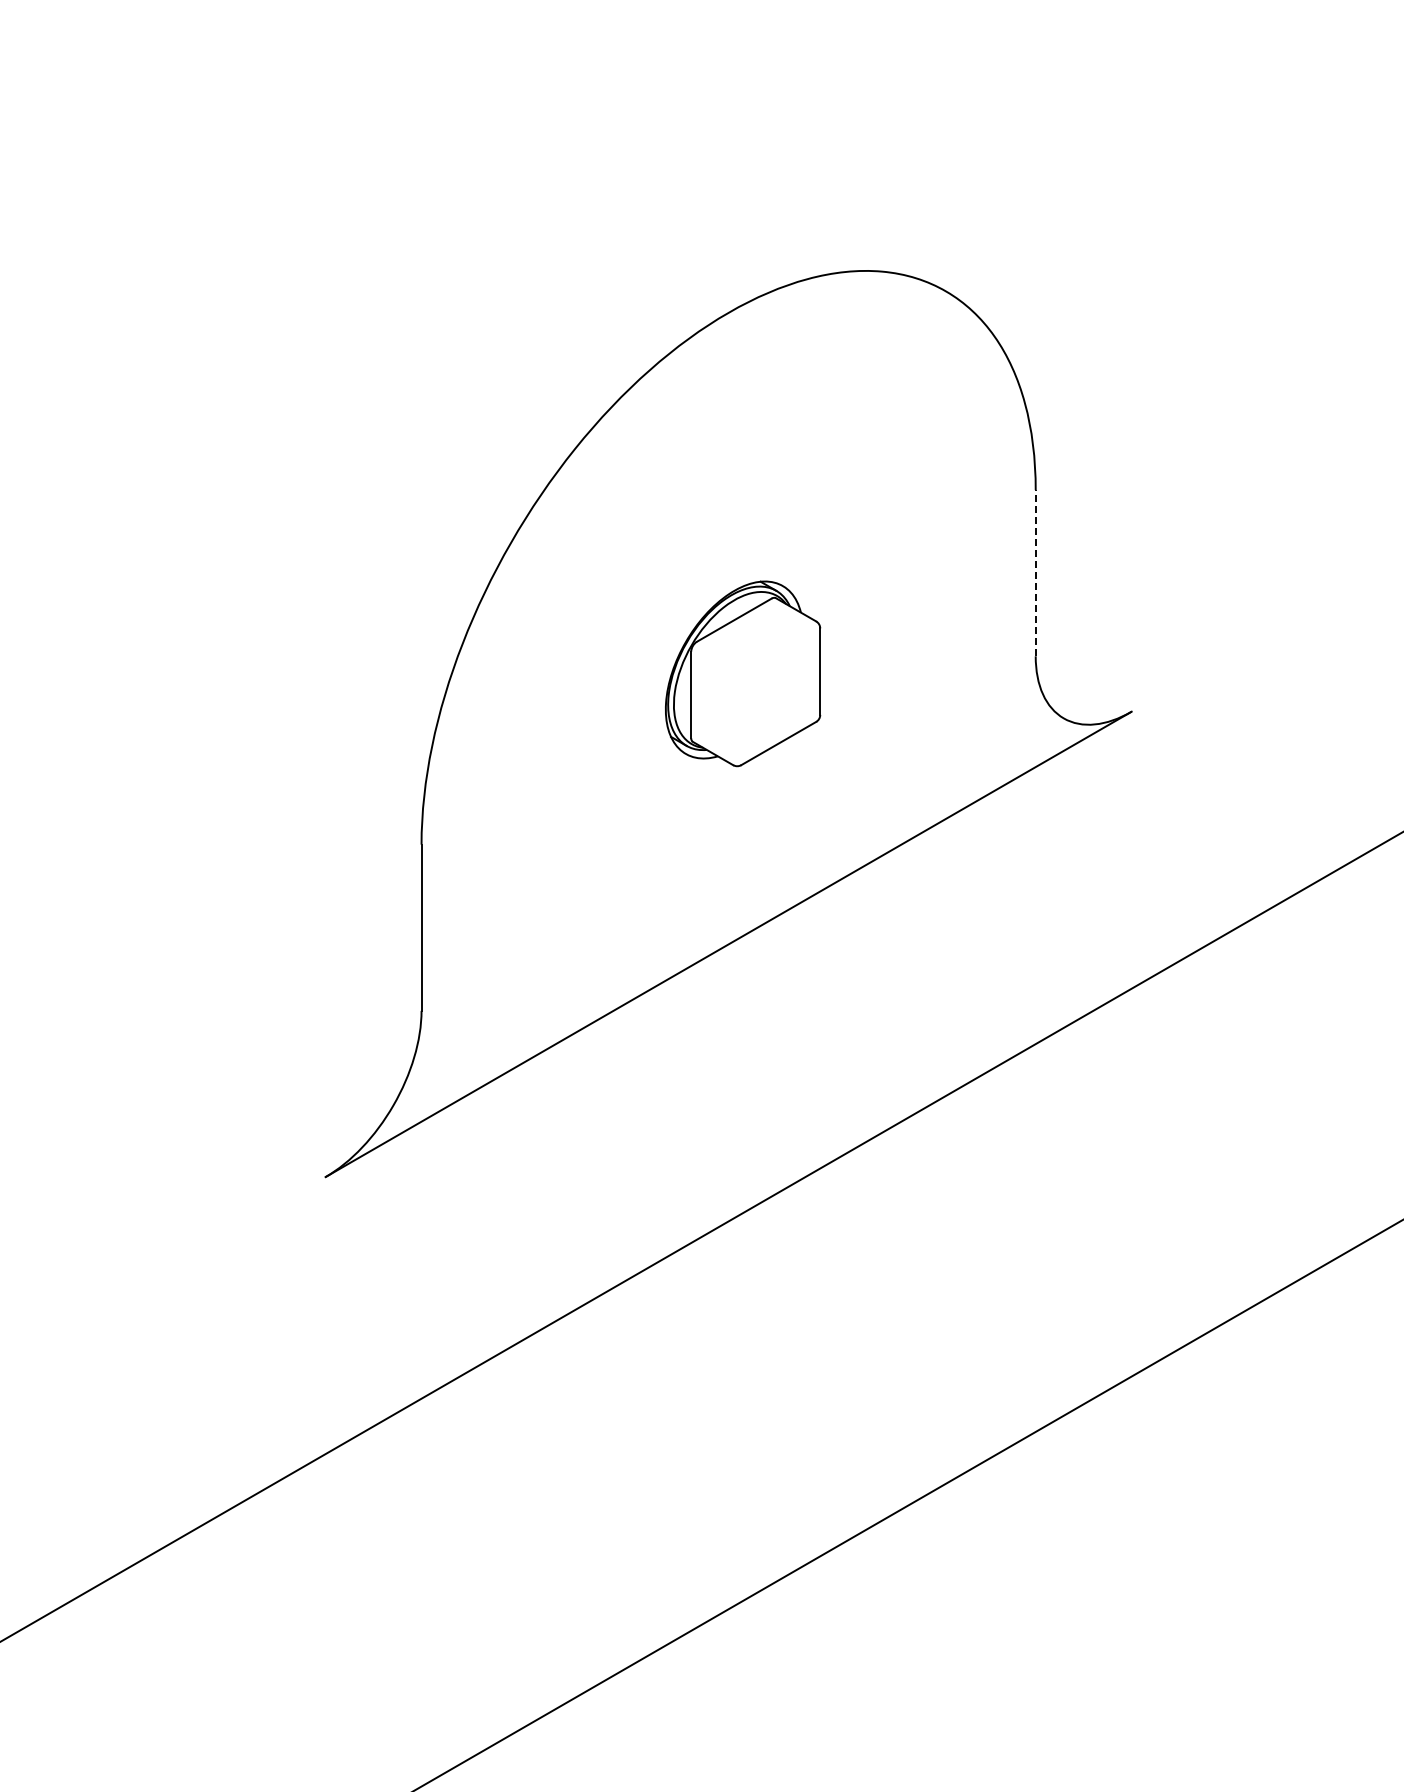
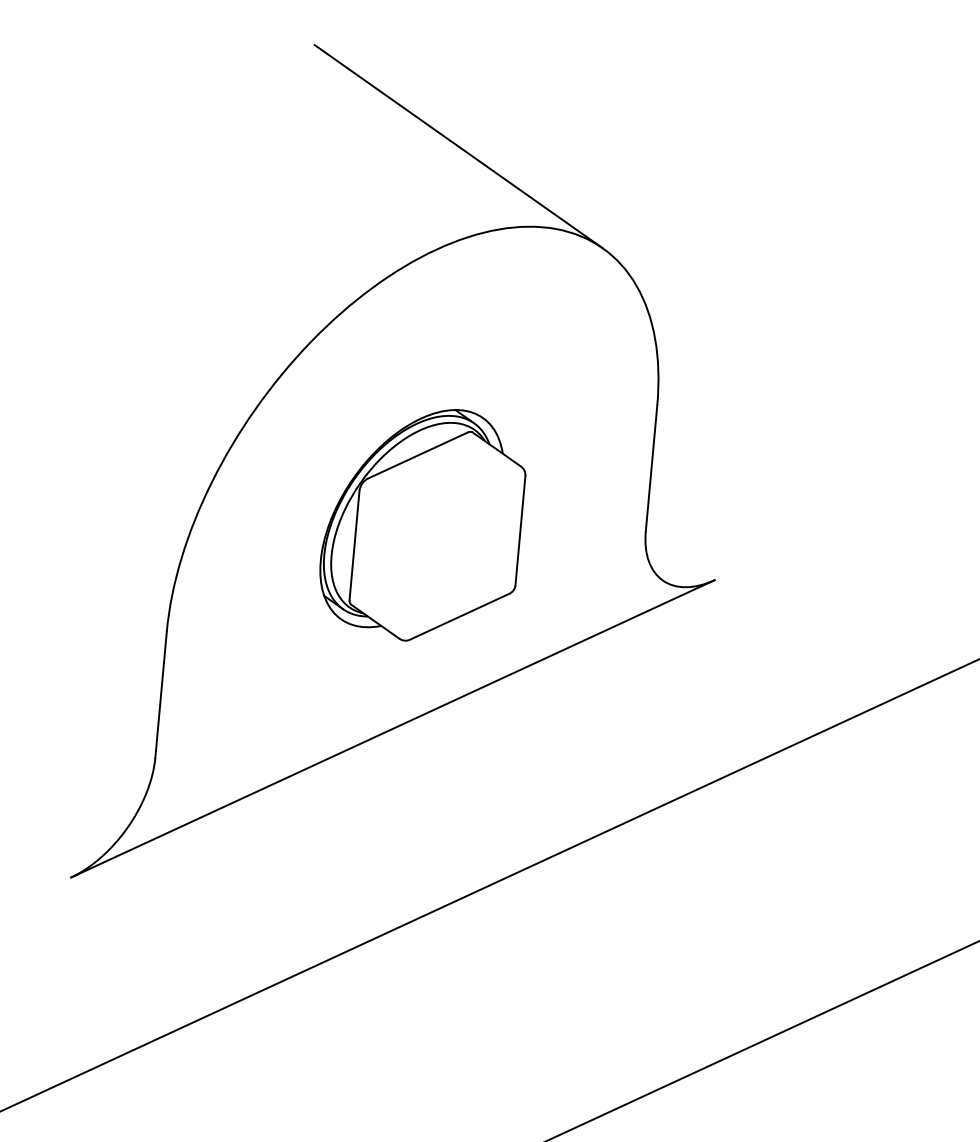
line: (745, 175) -> (458, 146), added
line: (1035, 572) -> (651, 467), dashed -> solid
part: (742, 673) -> (422, 524), size x1.67

